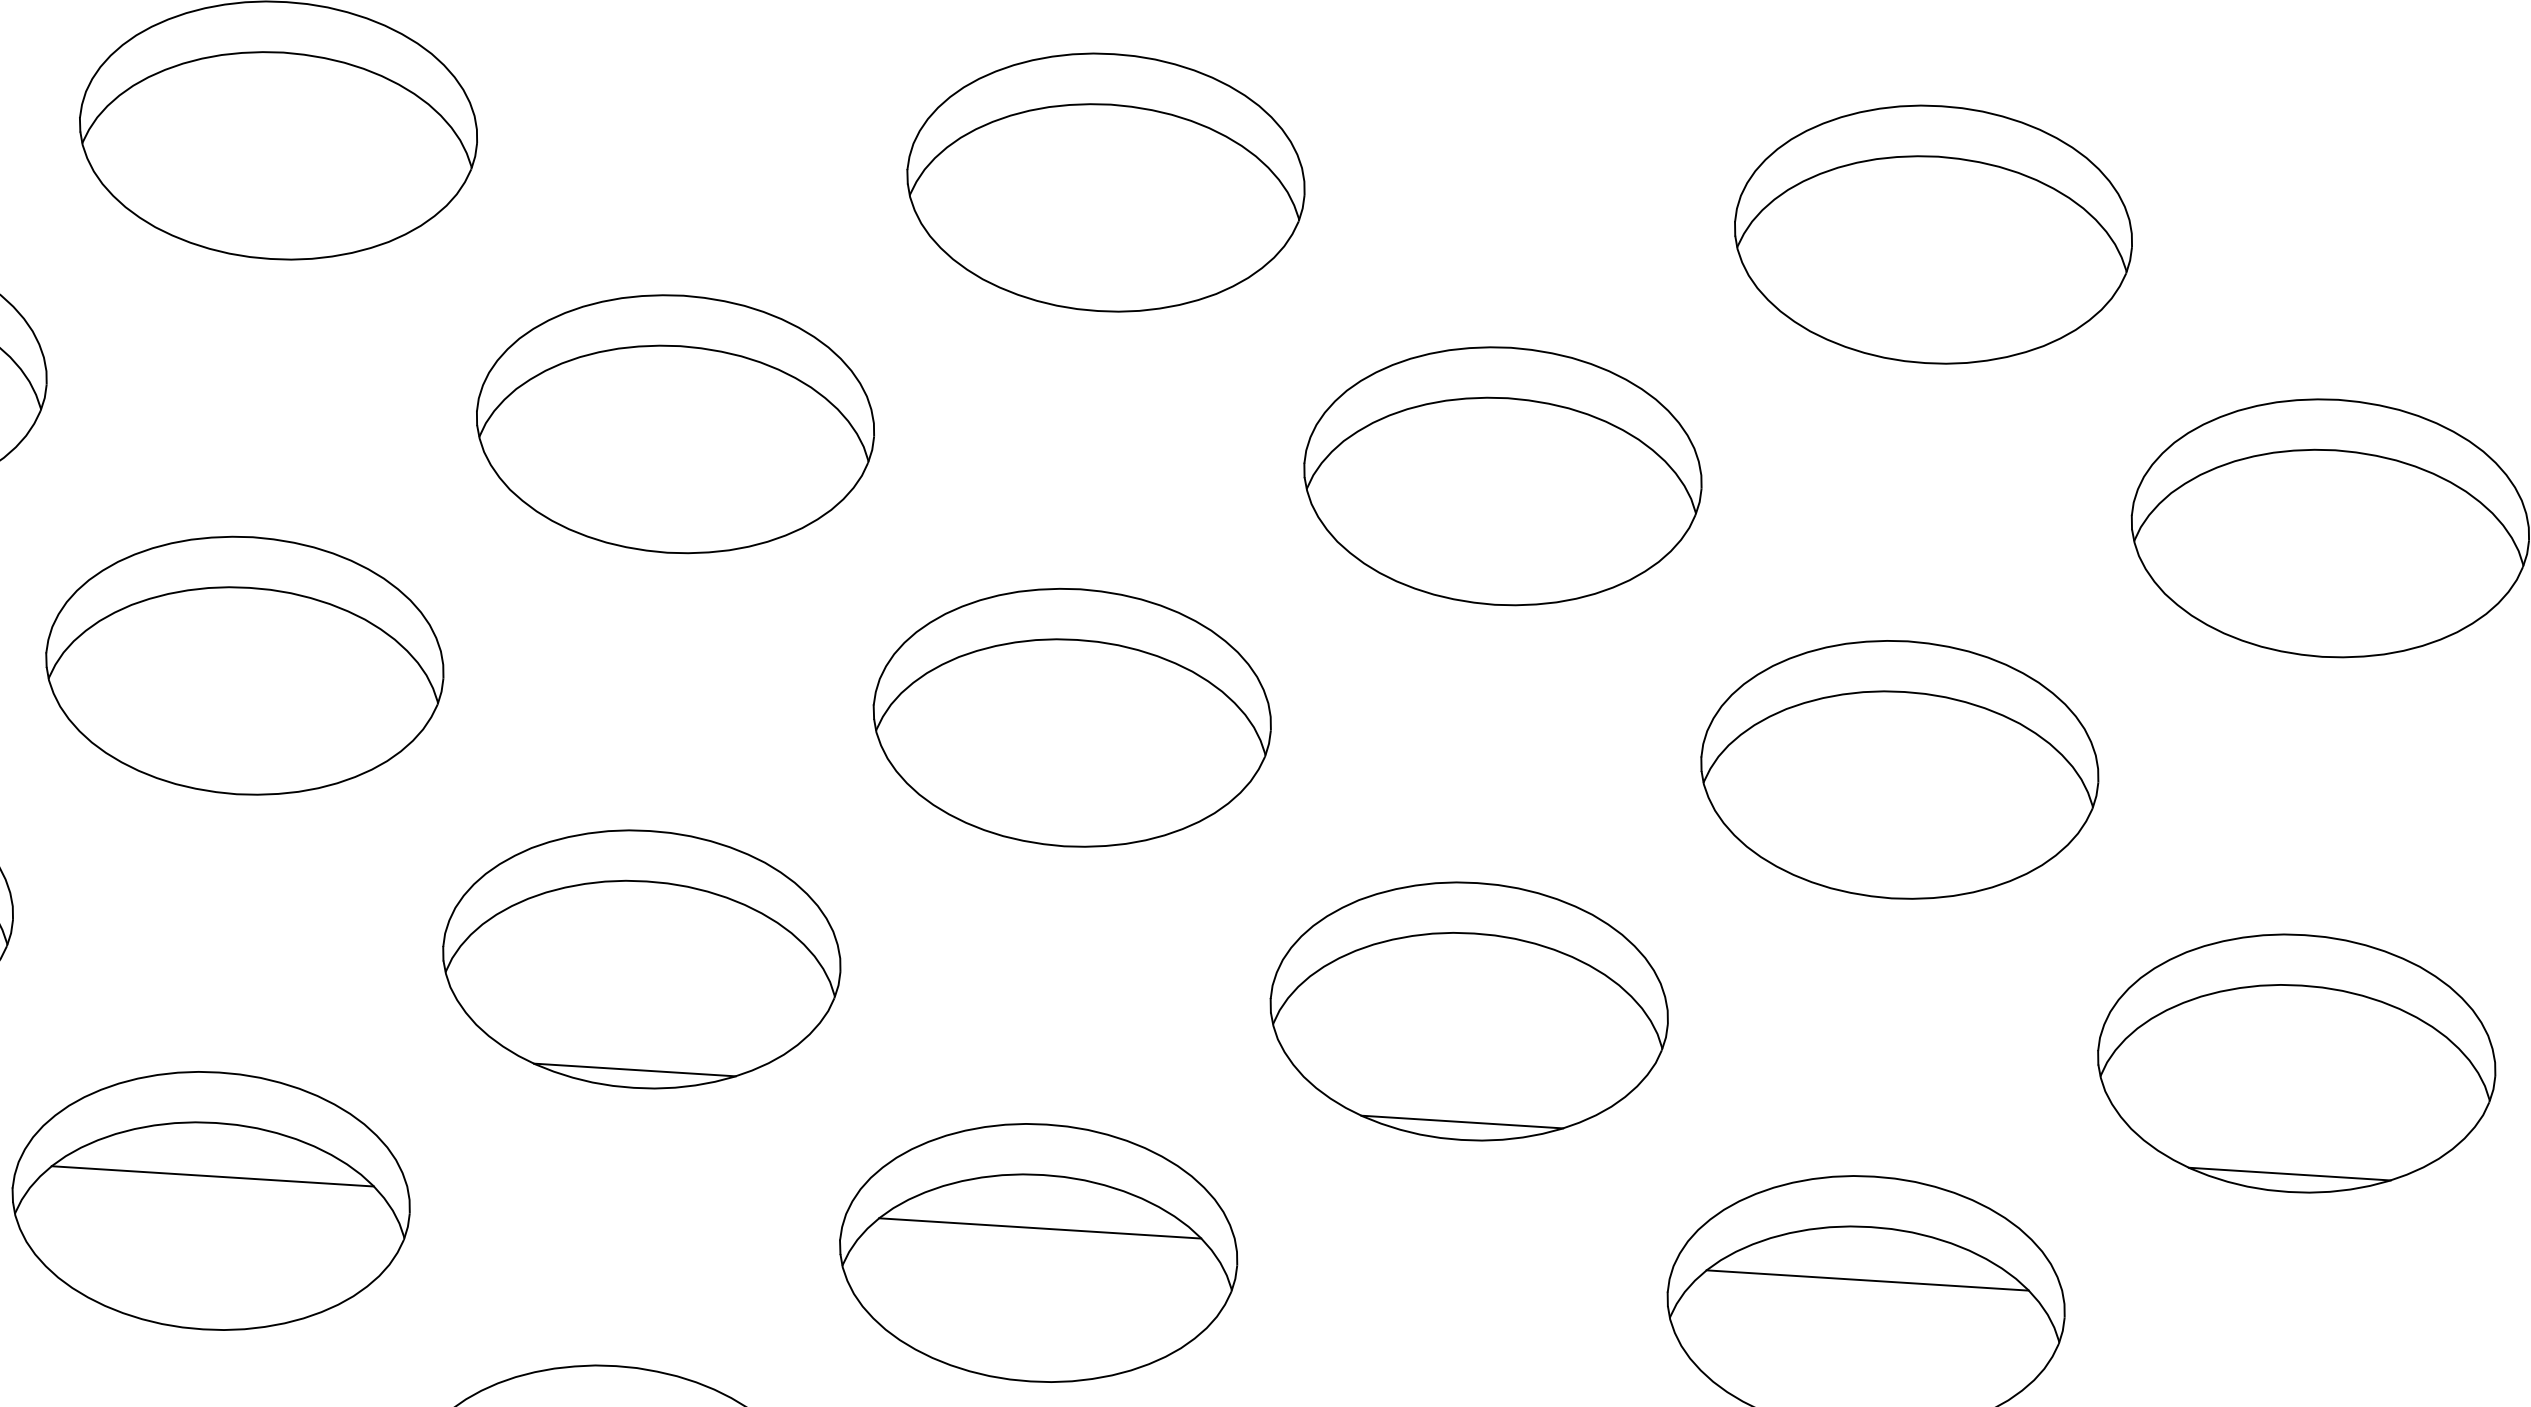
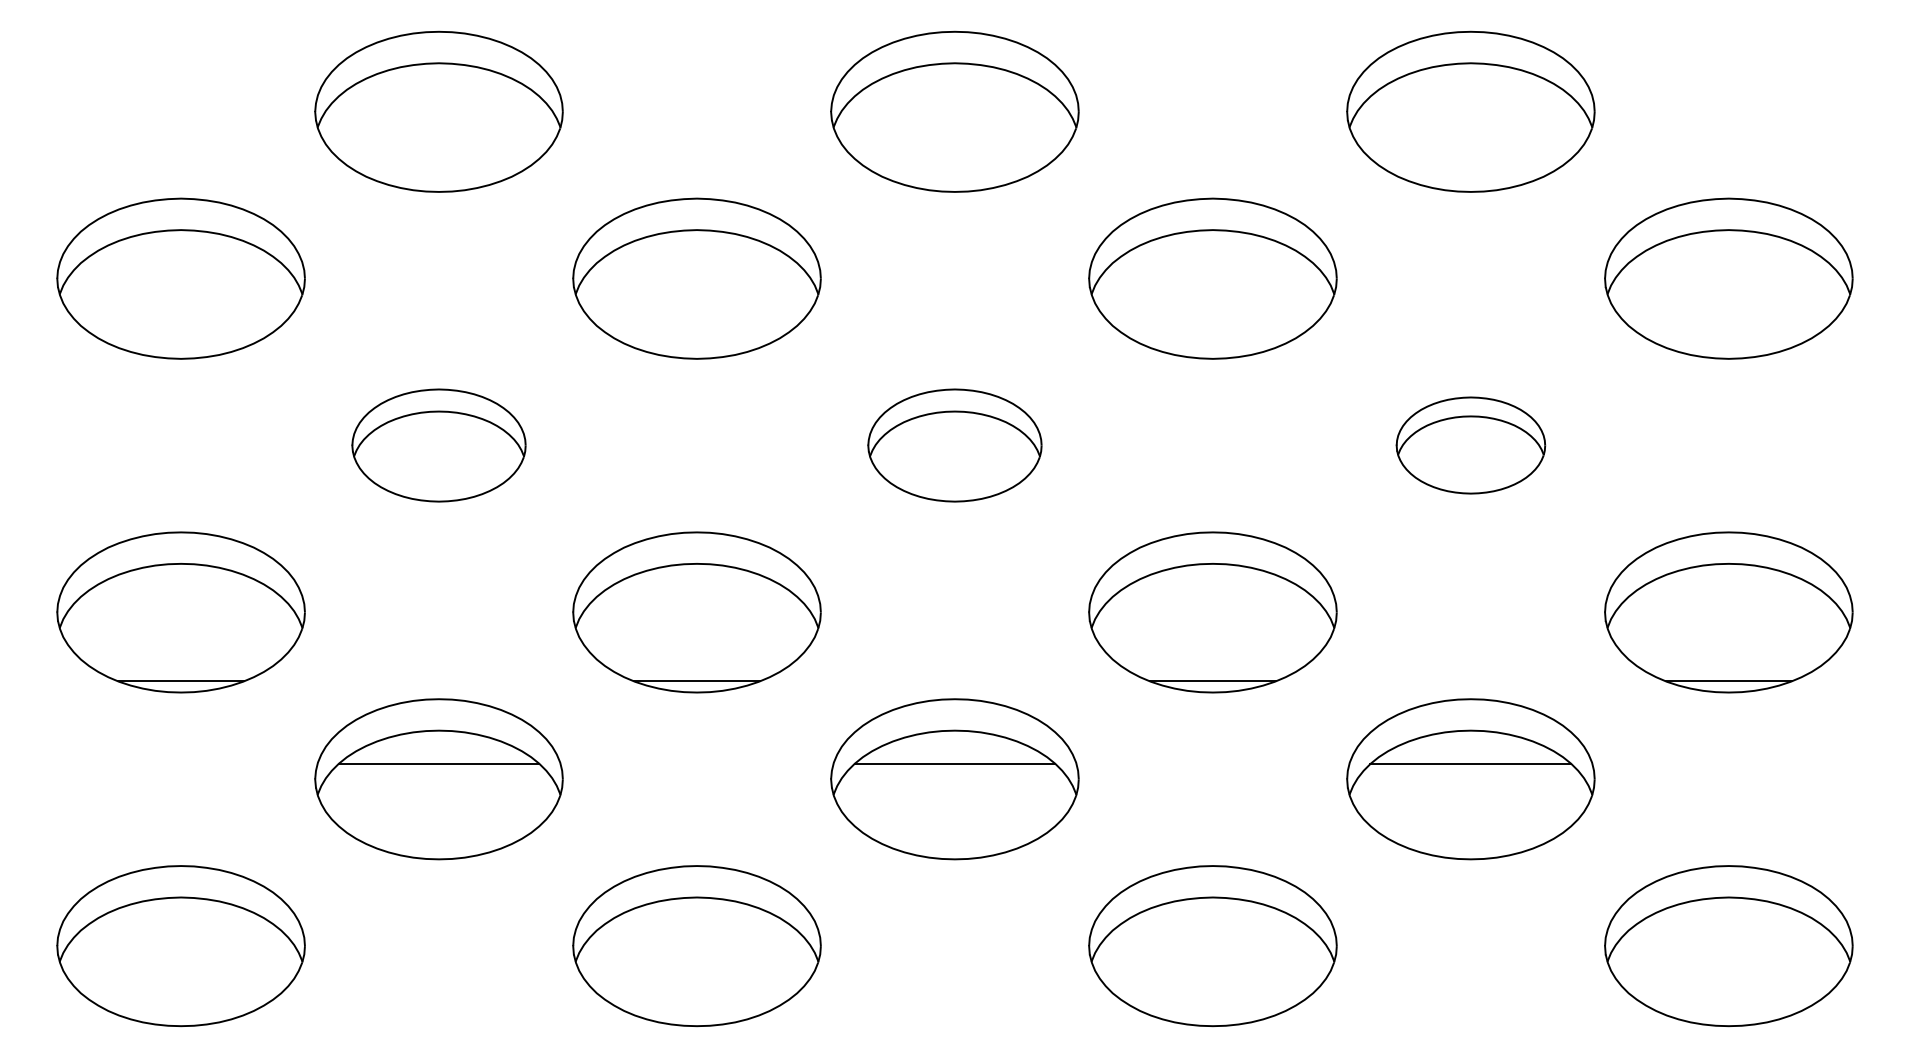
part: (244, 665) -> (438, 445), size x0.7
part: (1071, 717) -> (954, 445), size x0.7
part: (1899, 769) -> (1470, 445), size x0.6

